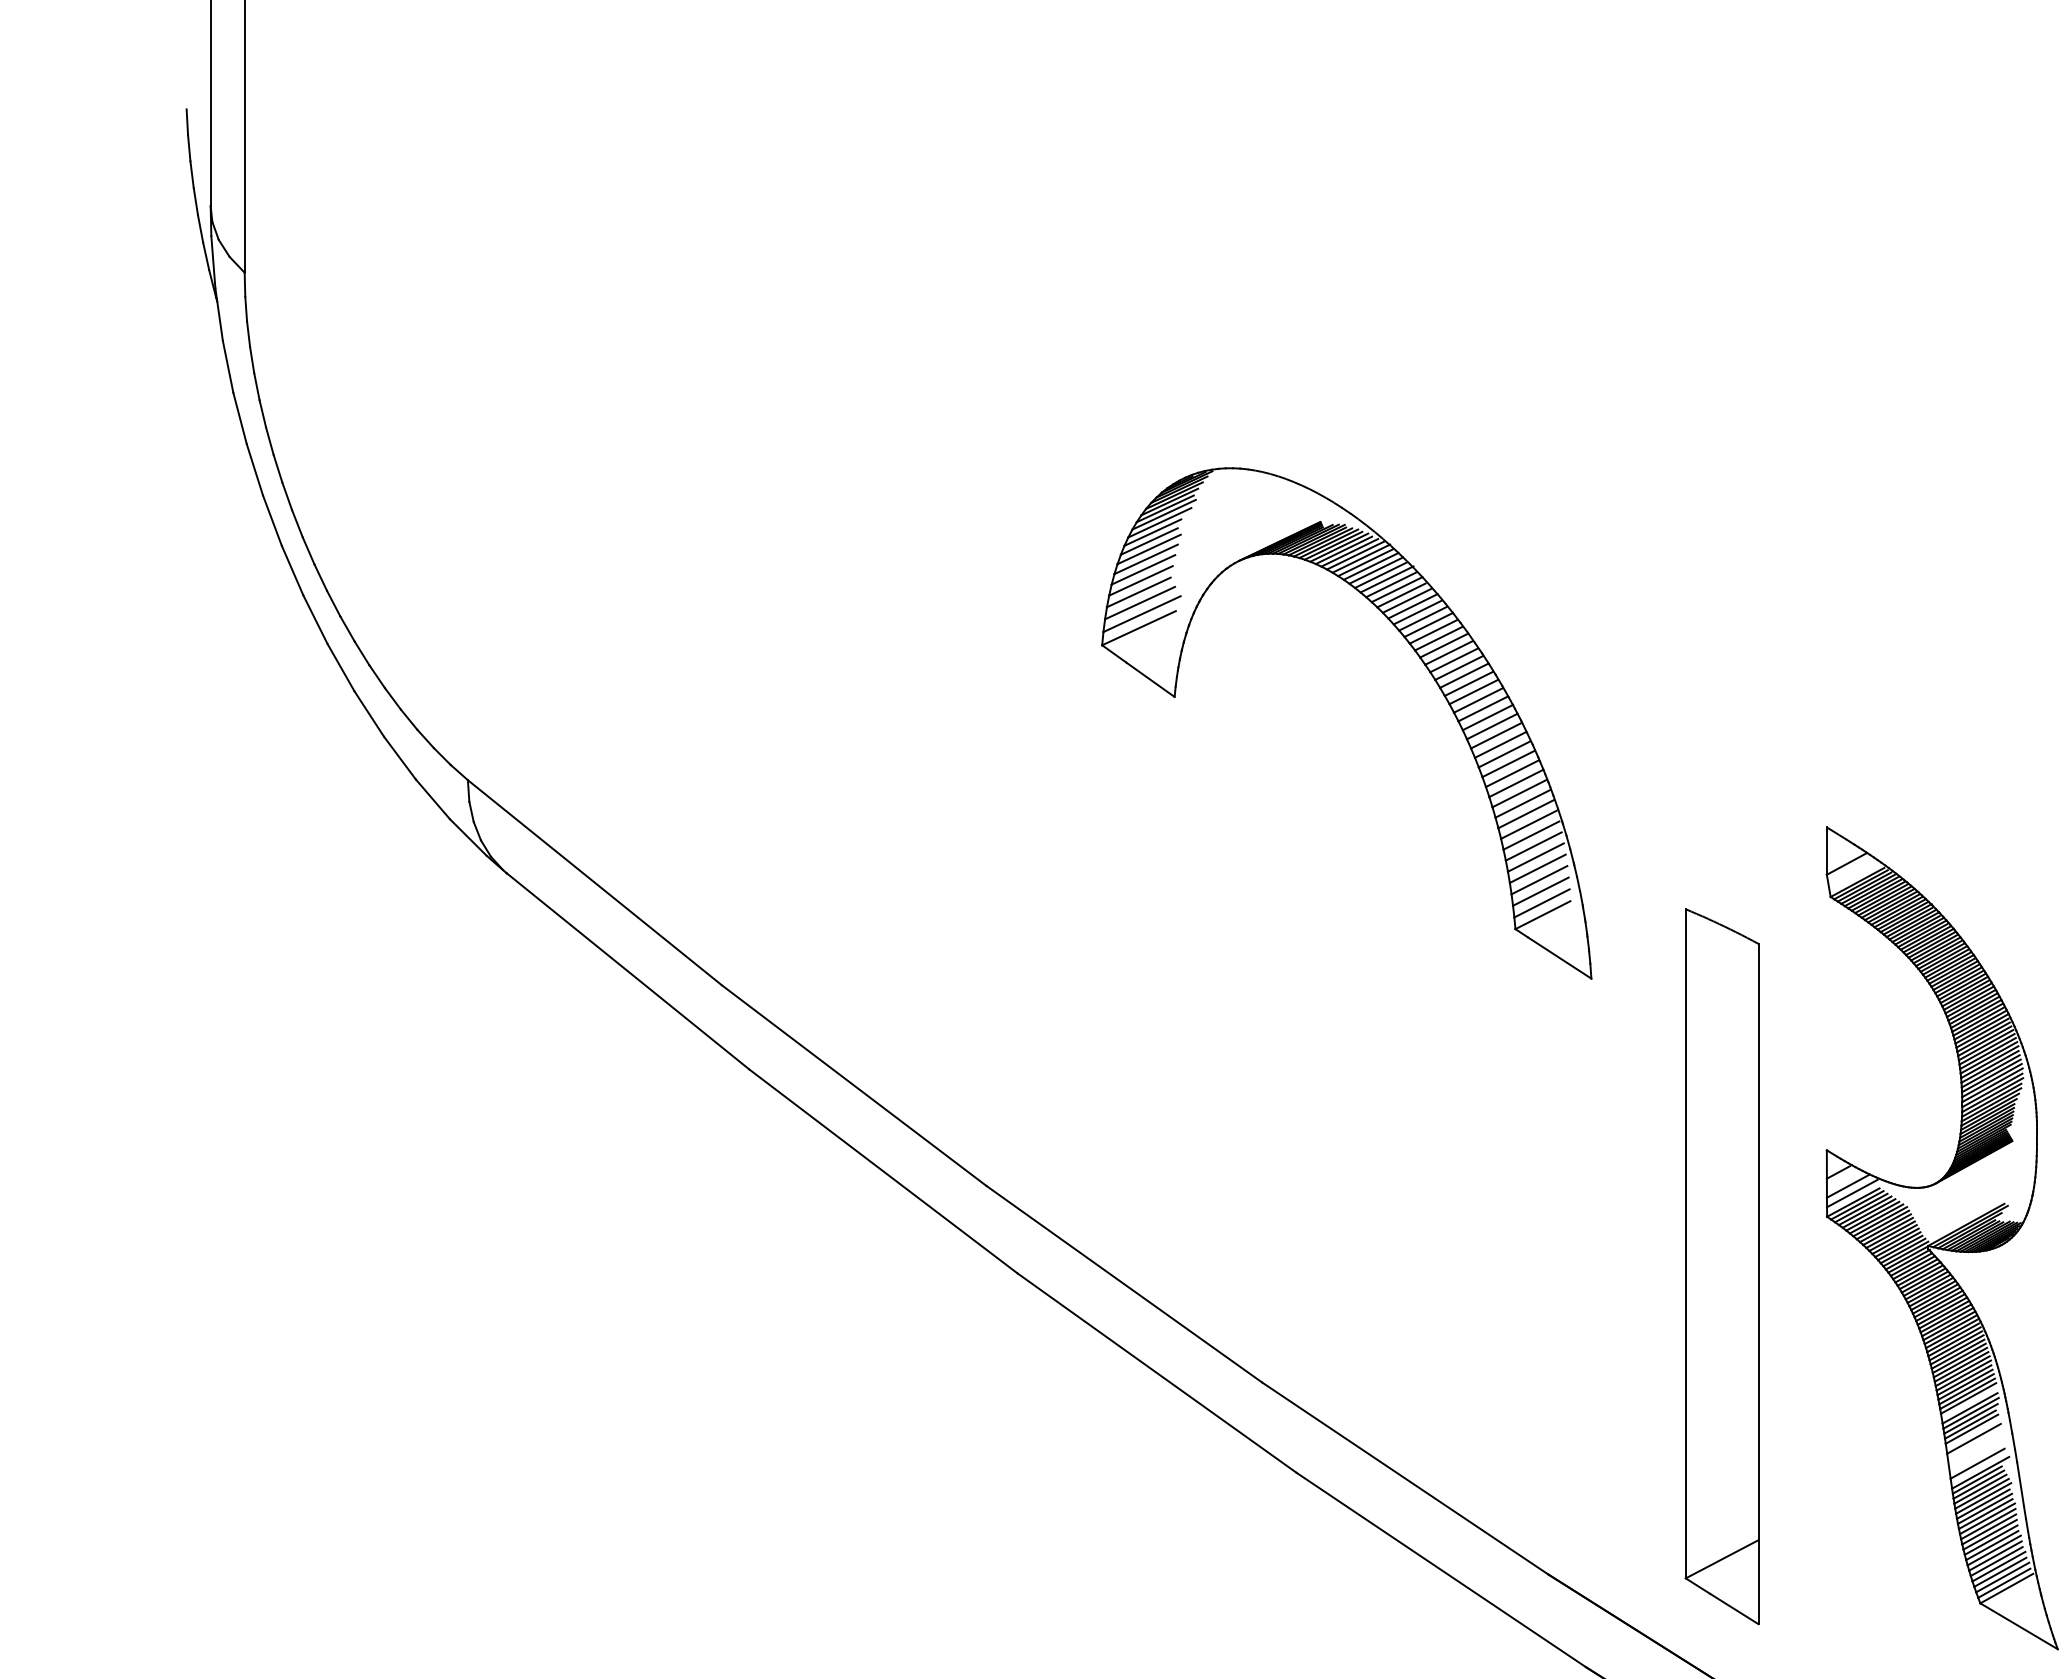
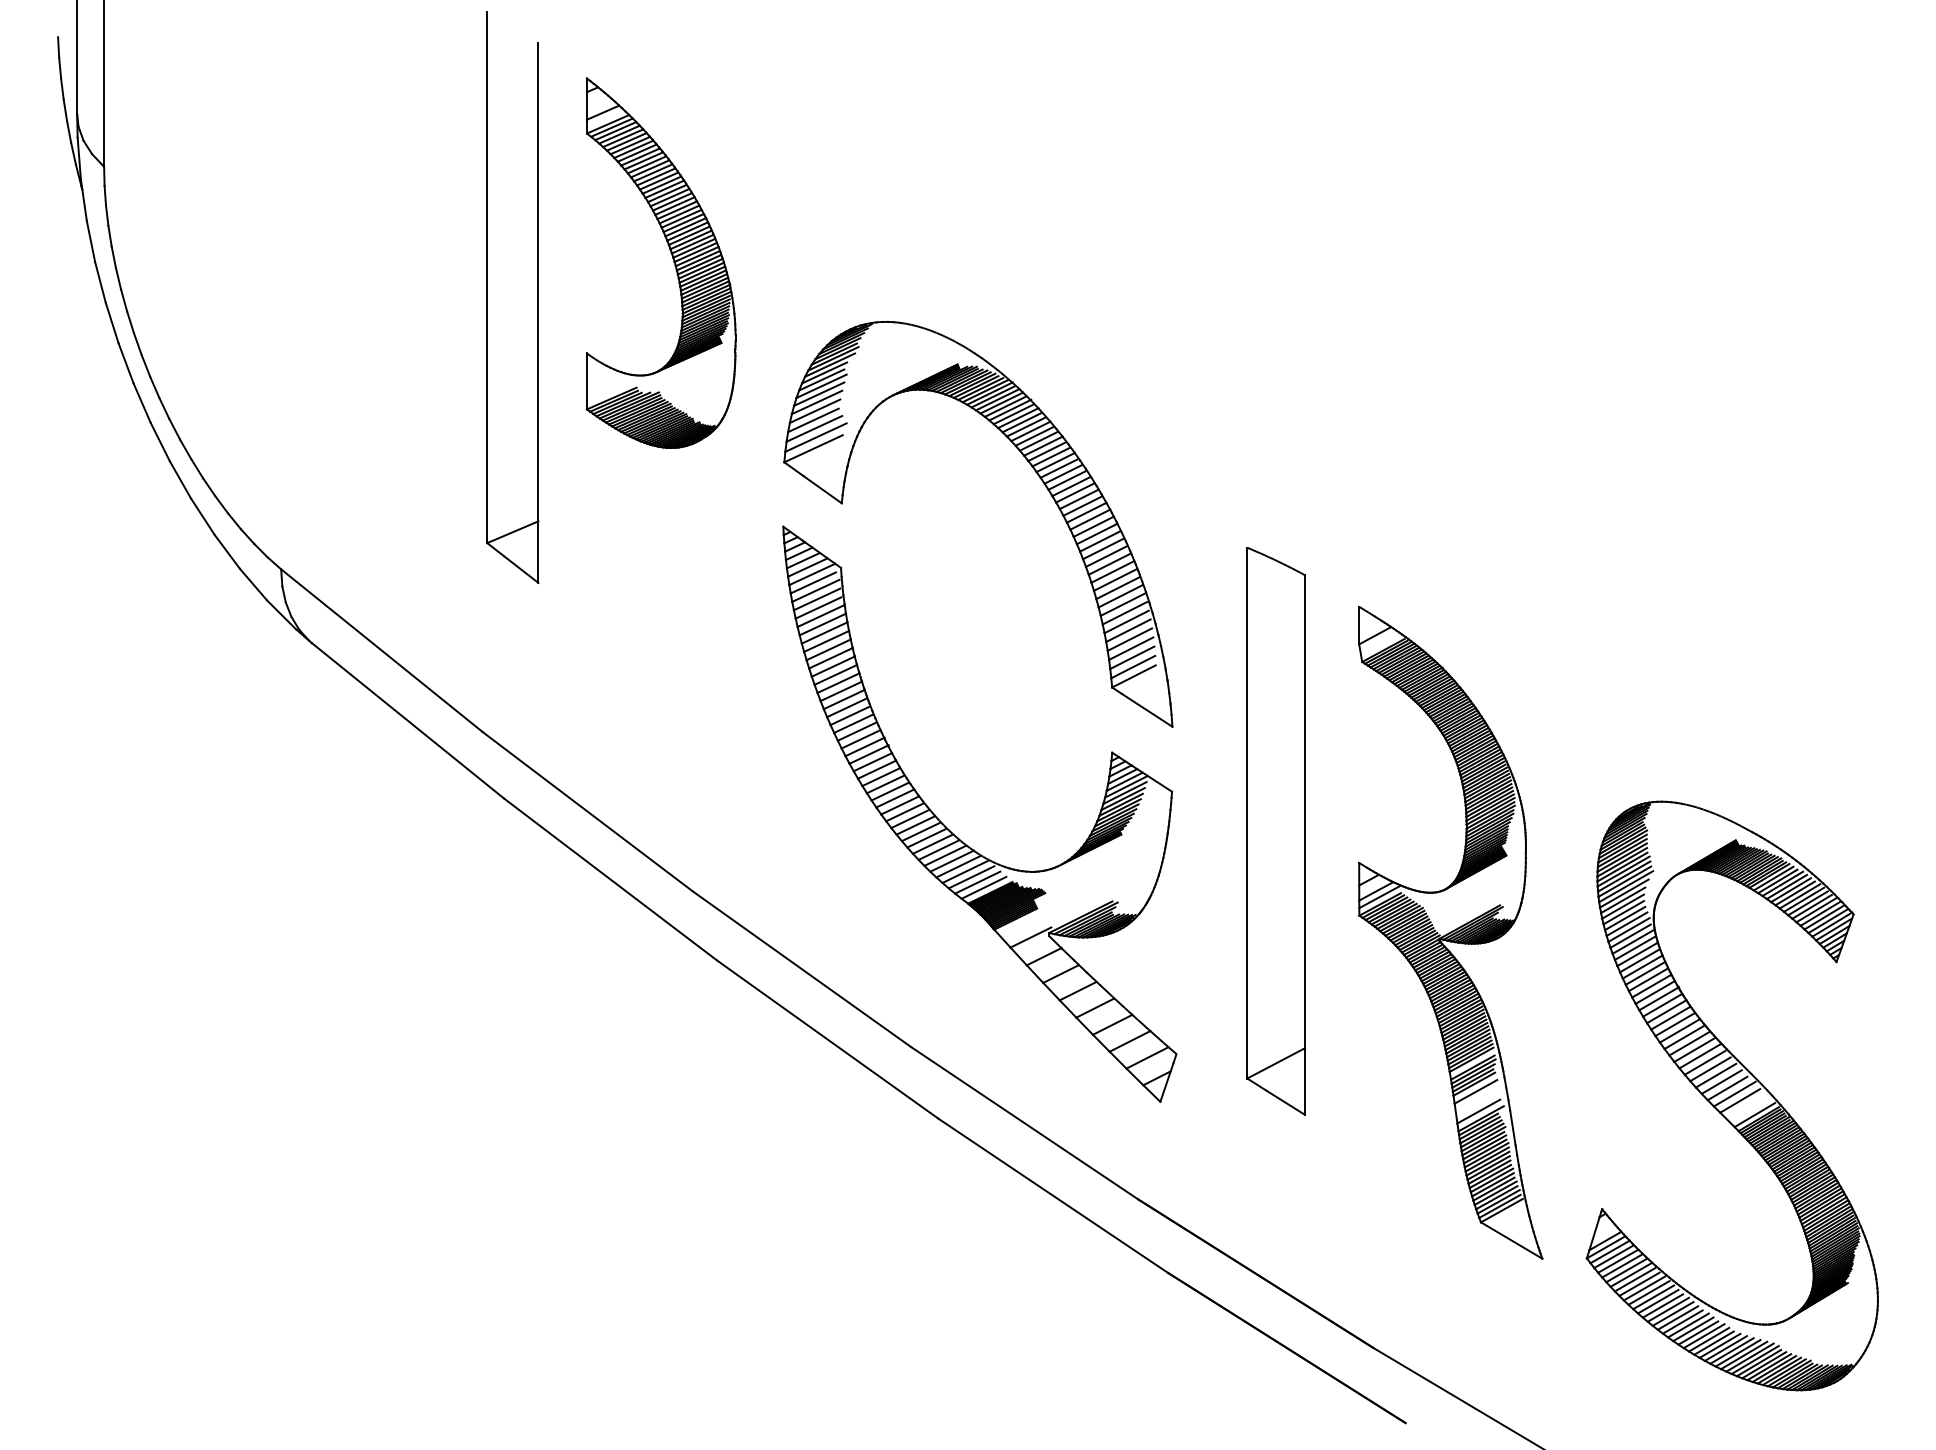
part: (961, 388) -> (672, 258), added
part: (727, 437) -> (487, 297), added
part: (1320, 1116) -> (957, 836), added
part: (1721, 1266) -> (1275, 831), moved

